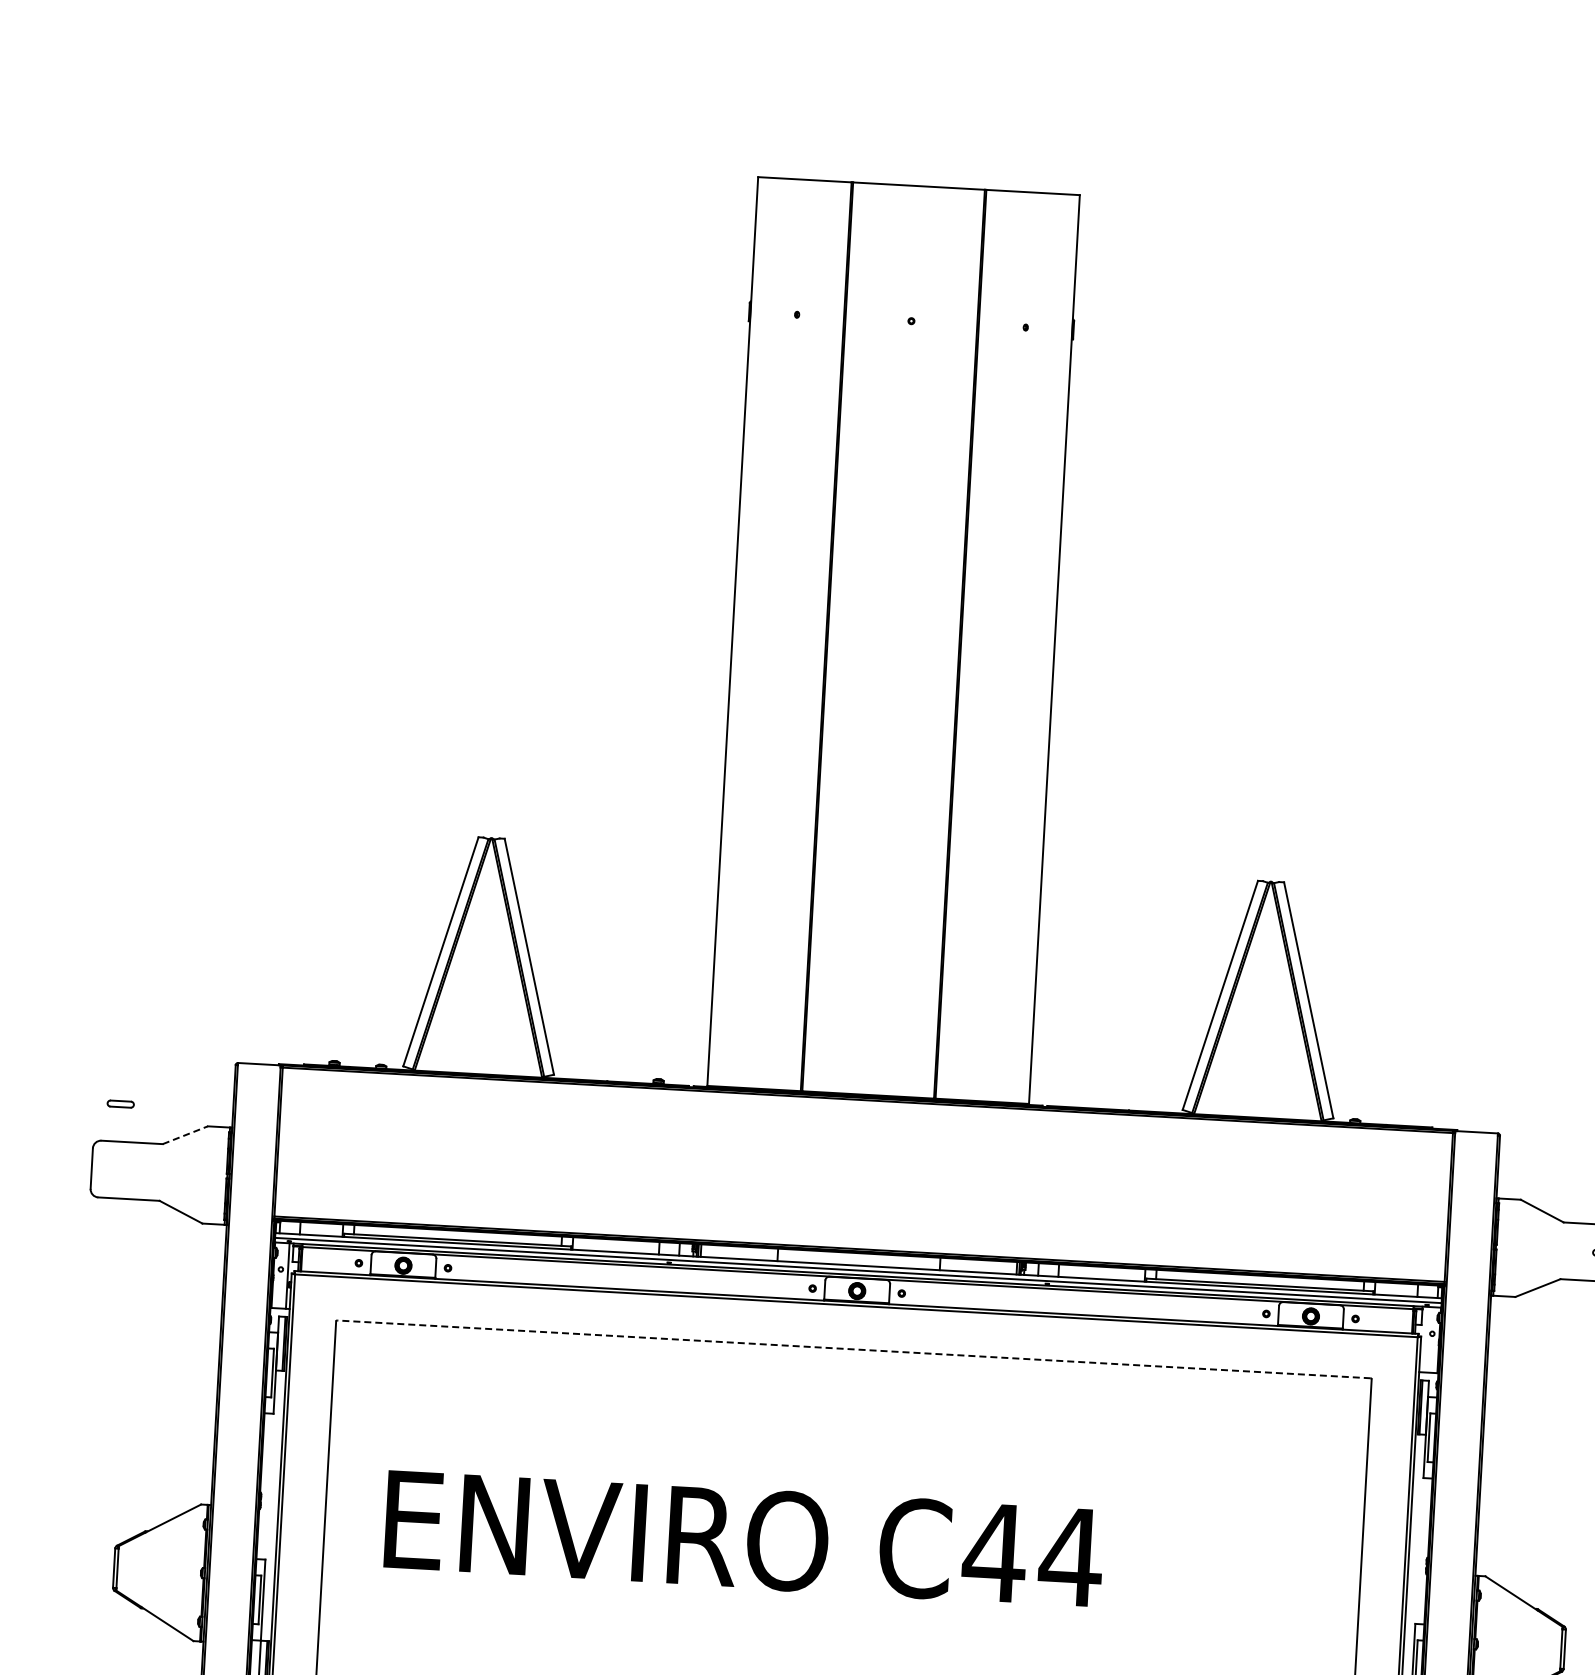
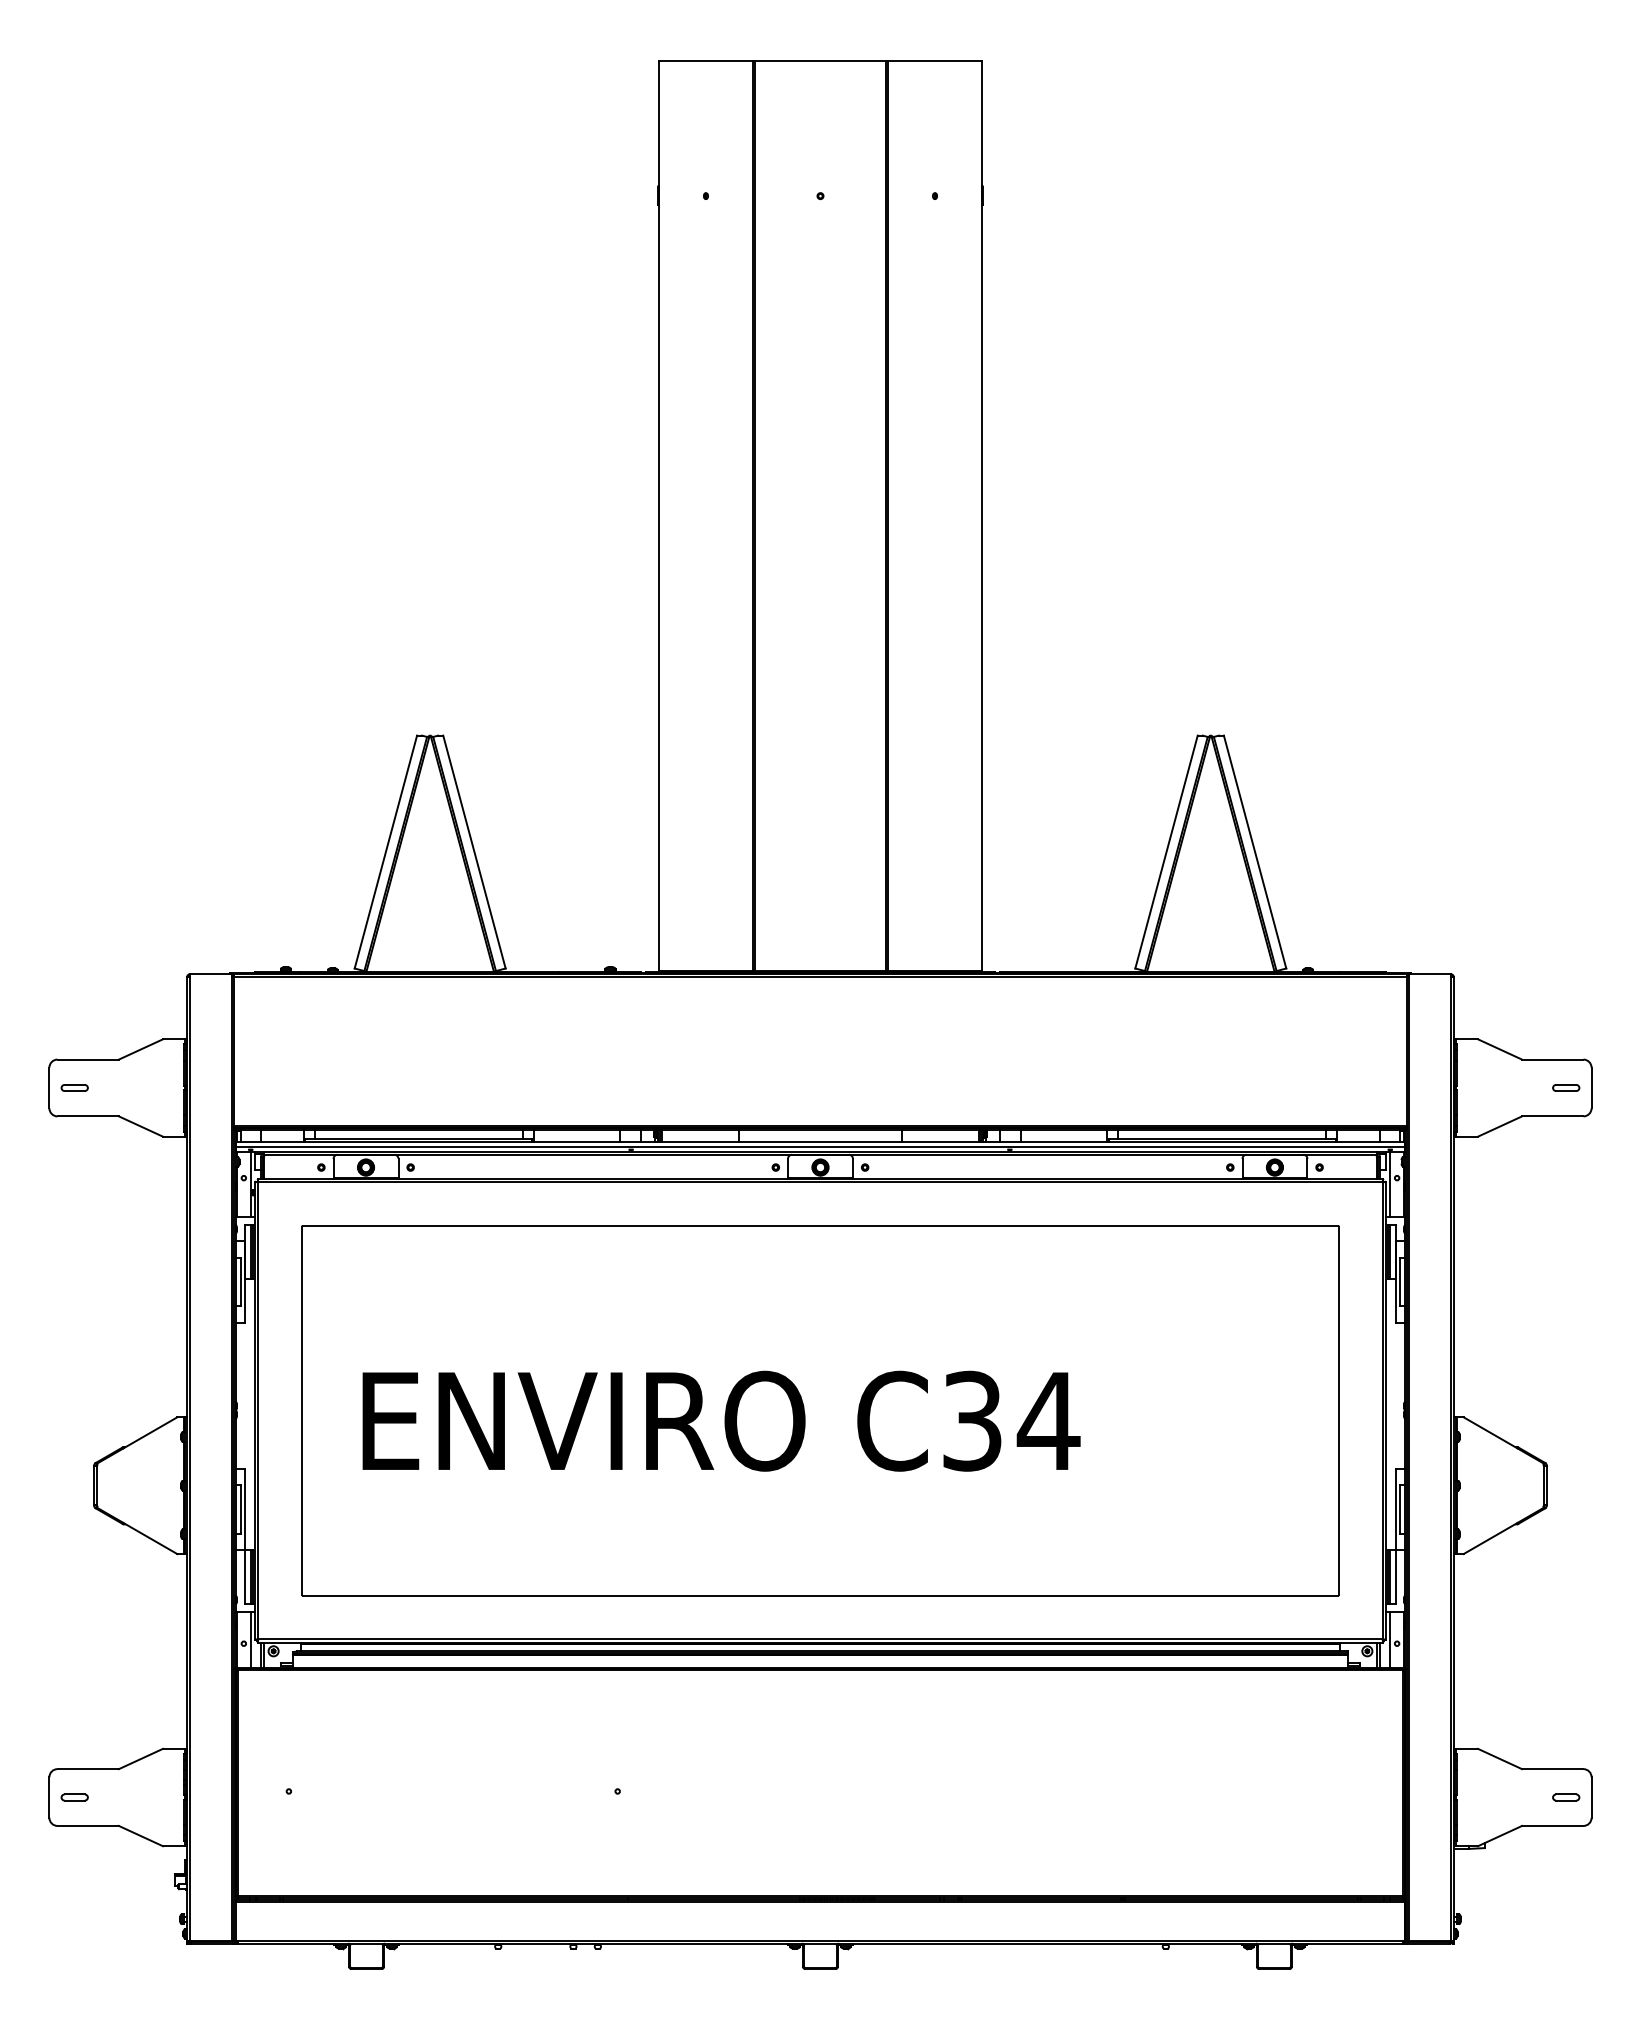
part: (120, 1103) -> (74, 1087), moved
line: (185, 1135) -> (141, 1049), dashed -> solid
line: (1424, 1339) -> (1389, 1184), added
line: (853, 1348) -> (820, 1225), dashed -> solid
text: (994, 1552) -> (972, 1420), C44 -> C34

